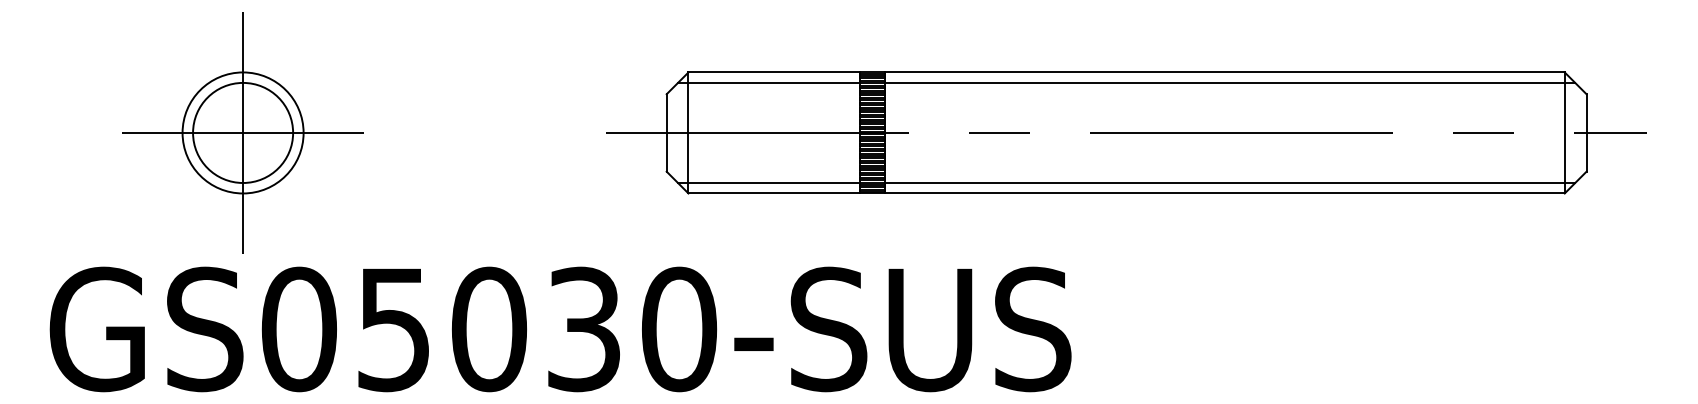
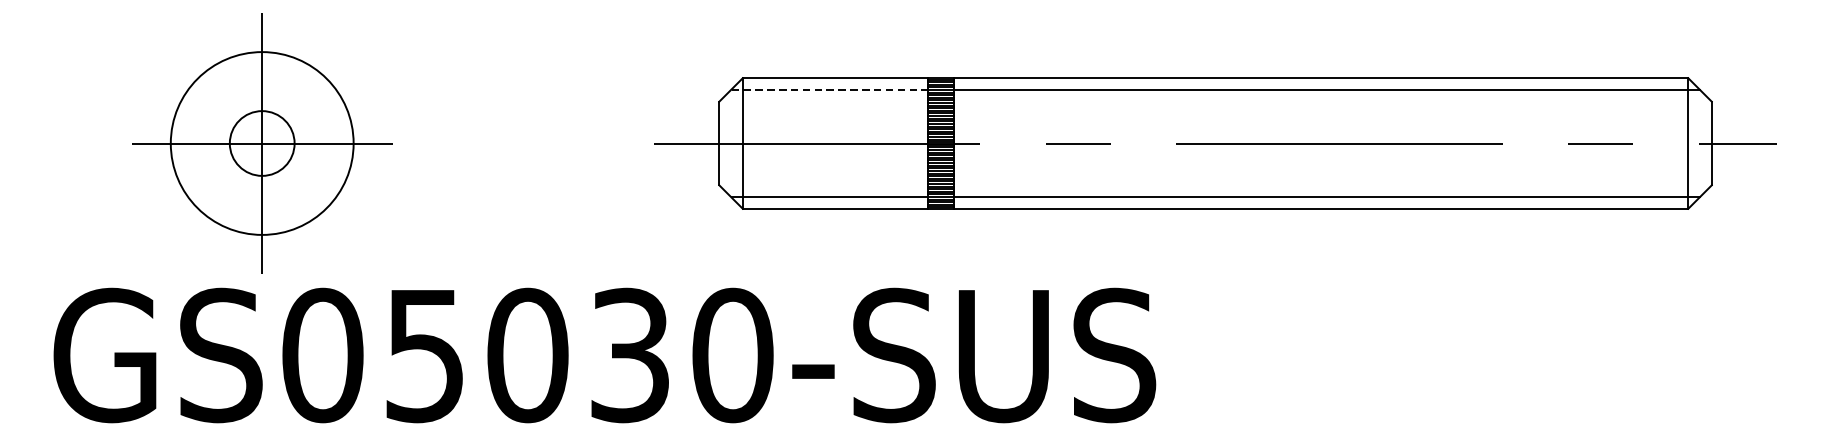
line: (769, 82) -> (830, 89), solid -> dashed
circle: (242, 132) -> (261, 143), size x1.4
circle: (243, 132) -> (262, 143), size x0.6

